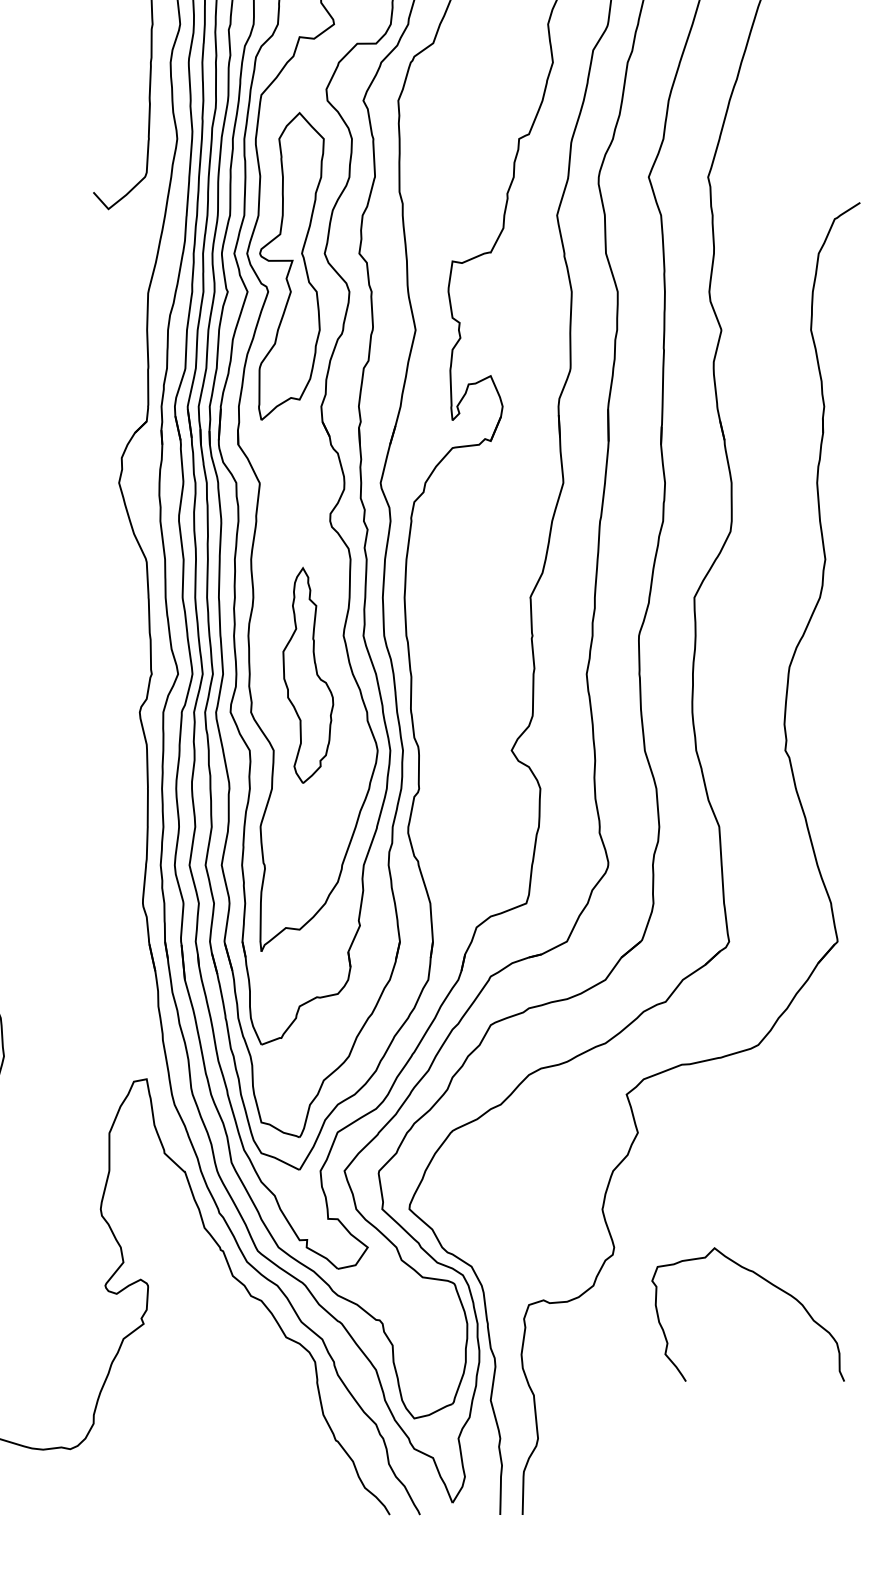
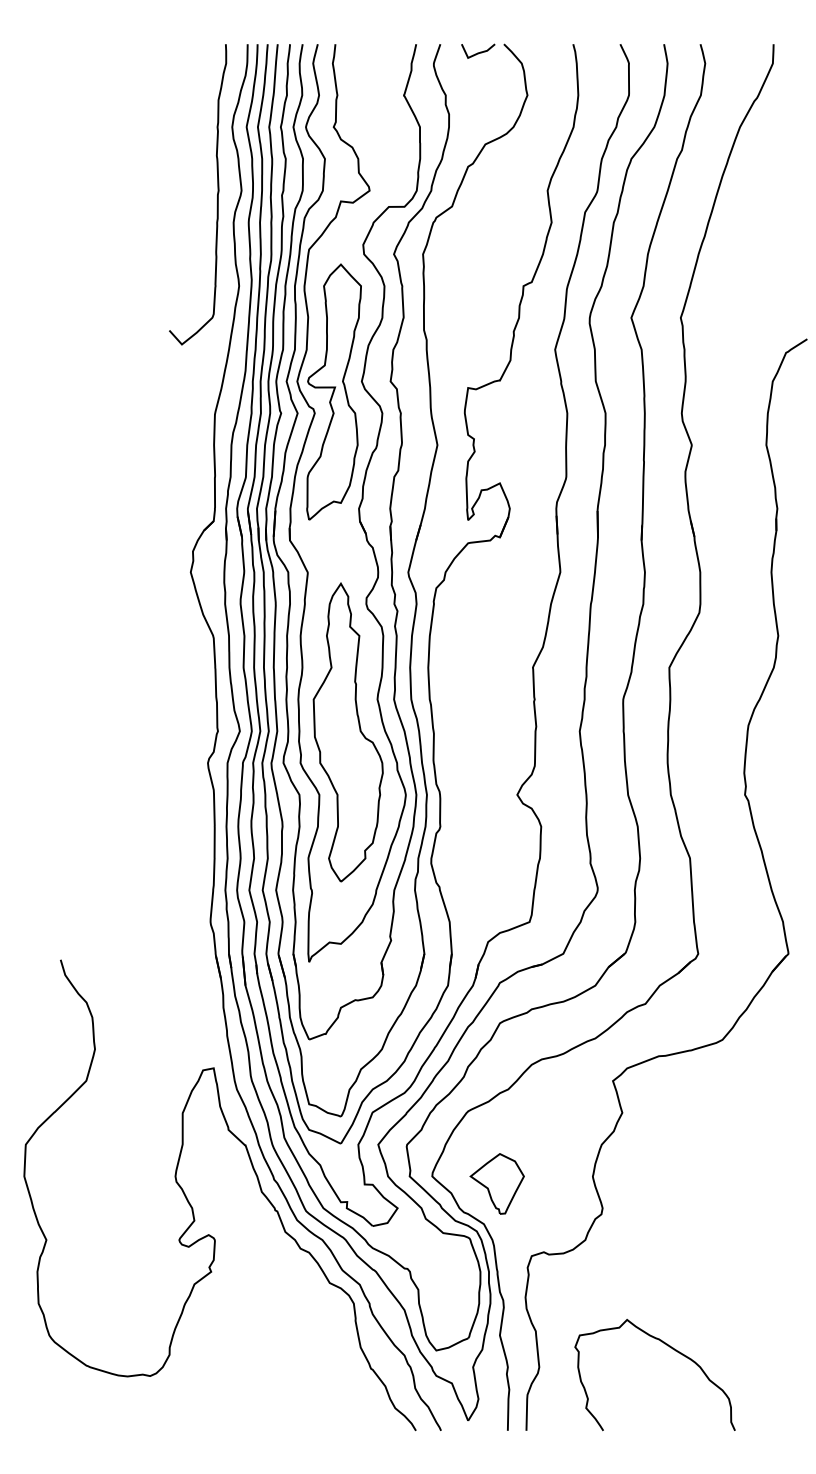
part: (307, 675) -> (347, 732), size x1.67
part: (486, 1217) -> (496, 1183), added
curve: (769, 1283) -> (672, 1349), moved

